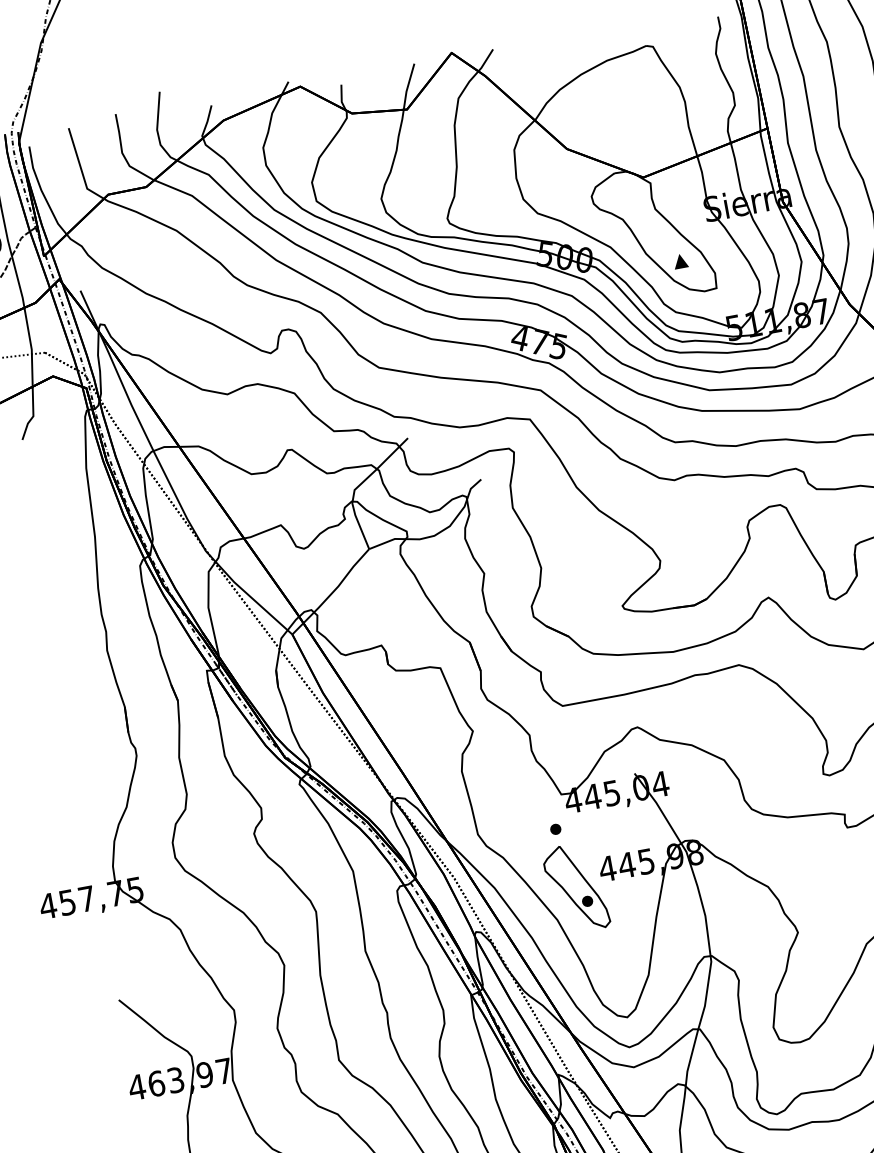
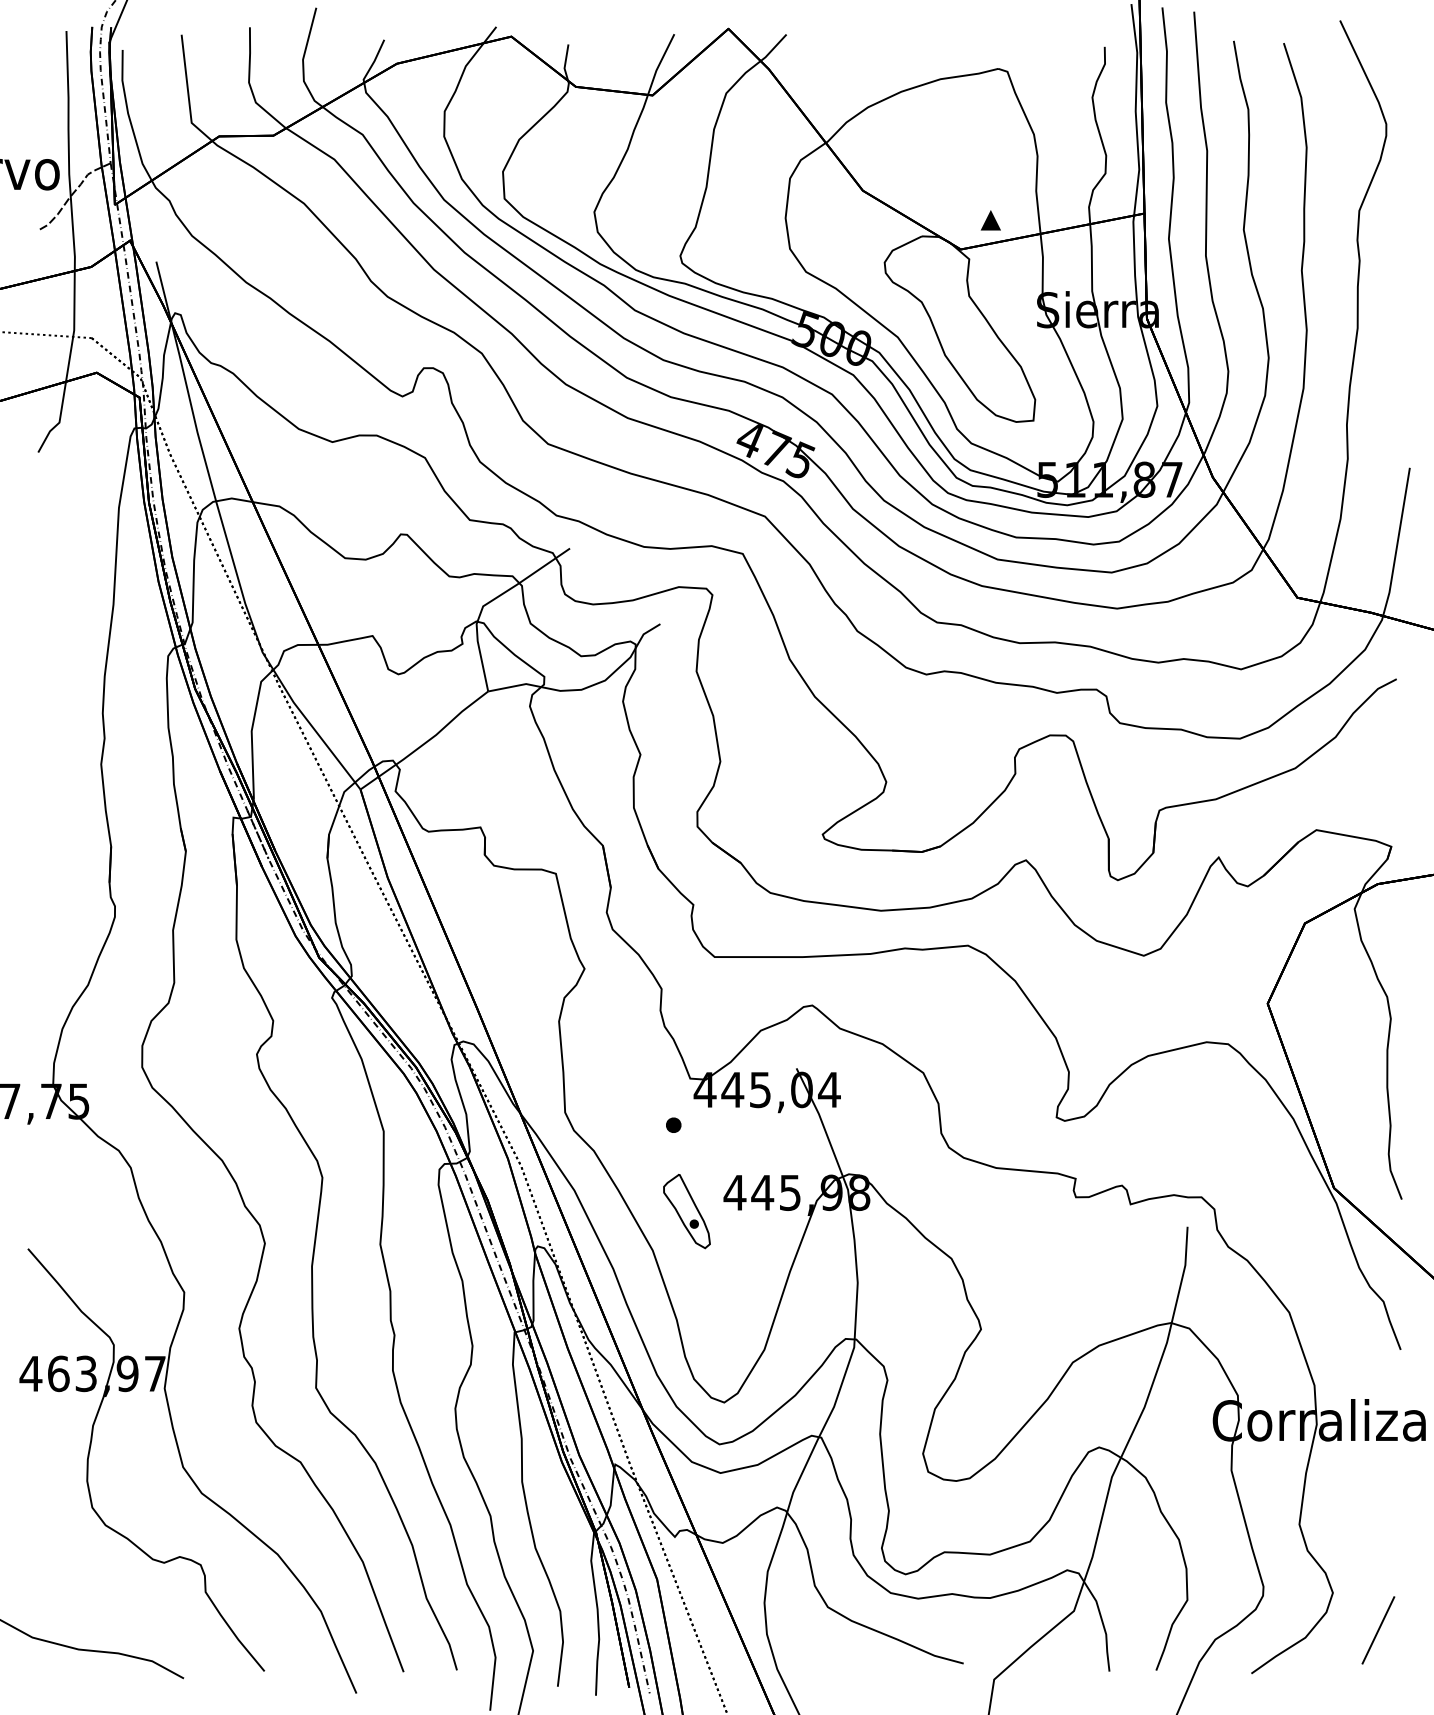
part: (680, 261) -> (990, 220), moved
part: (575, 888) -> (686, 1211), size x0.6

